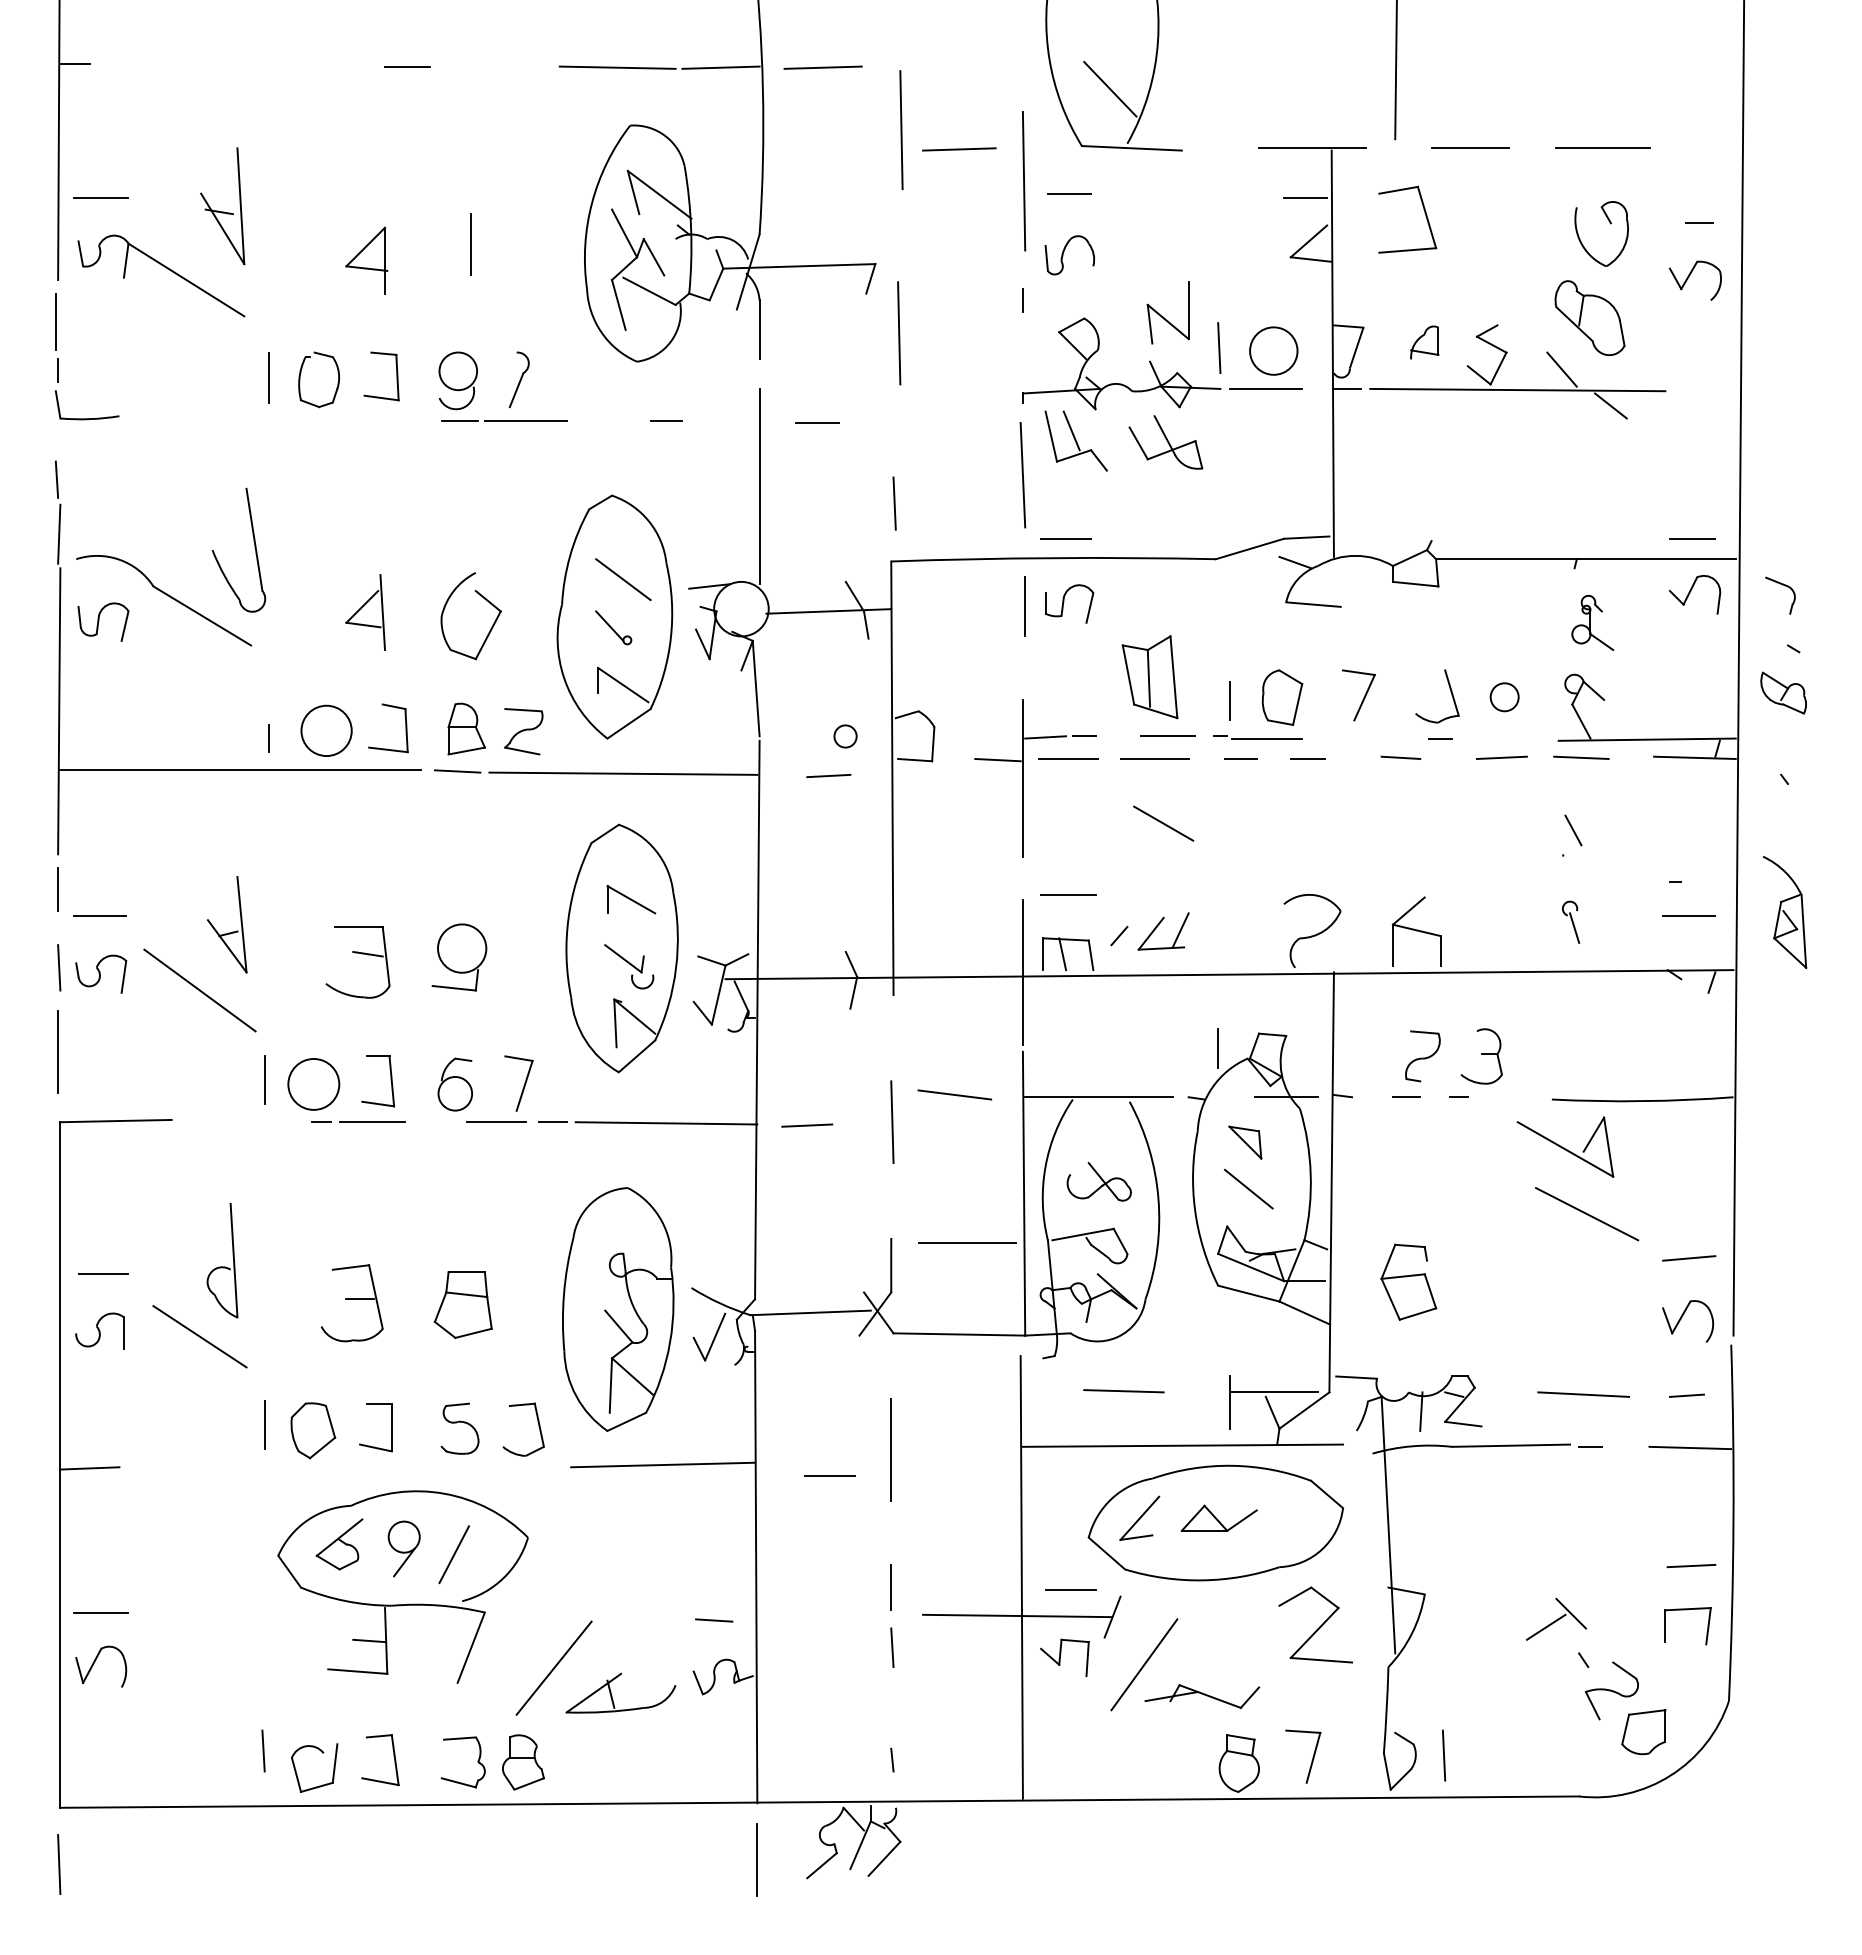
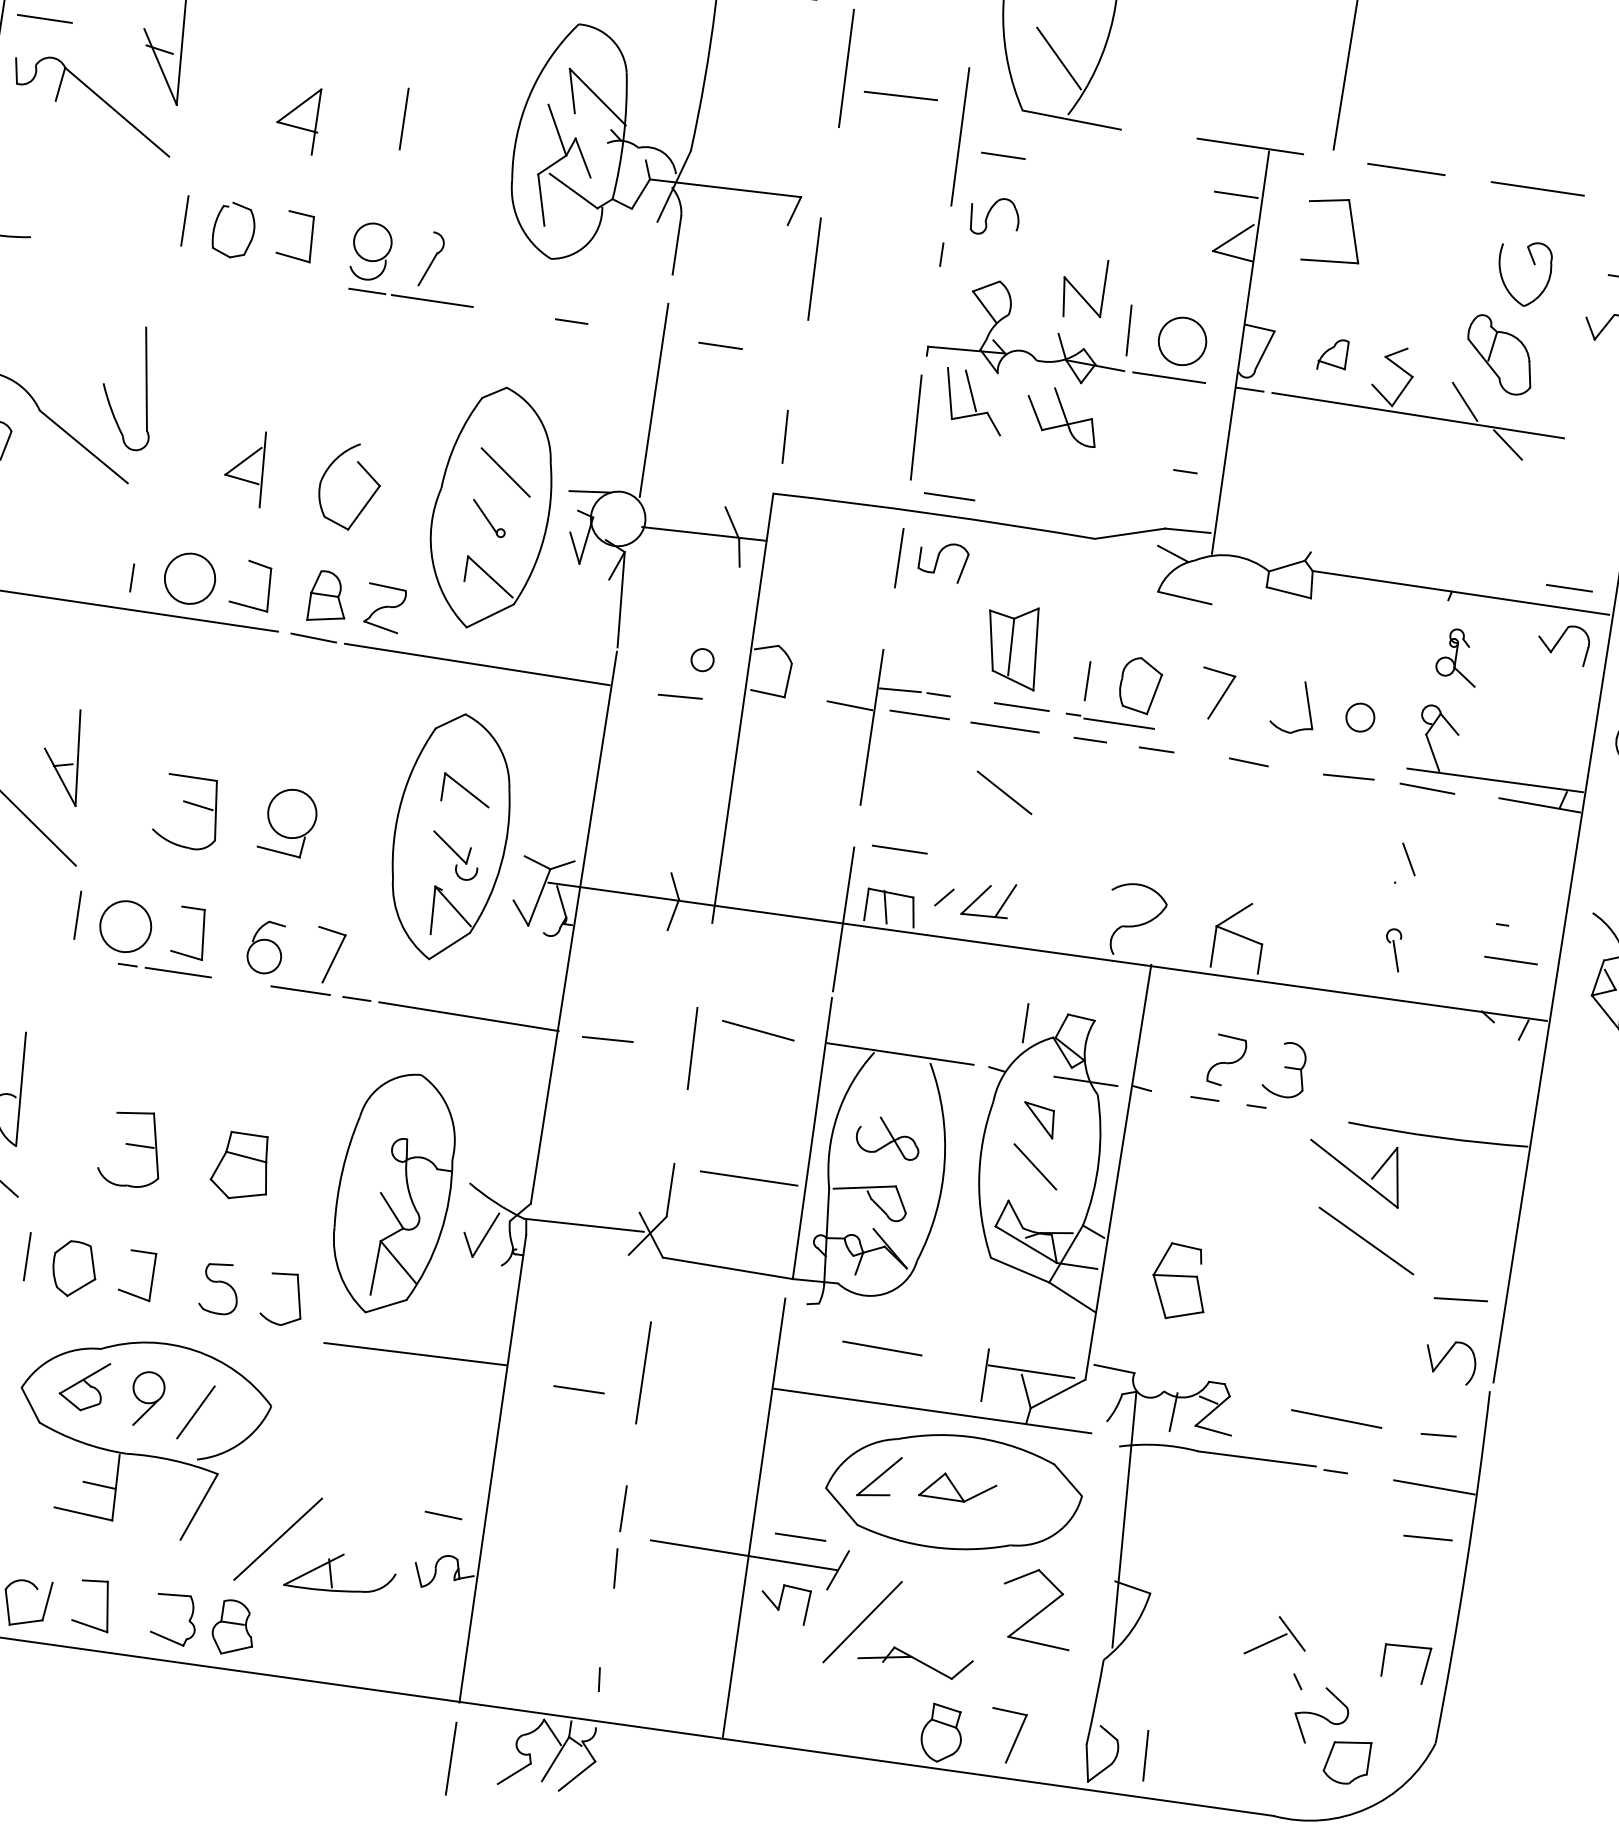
line: (1440, 738) -> (1185, 471), moved
line: (1691, 1566) -> (1427, 1538), moved

